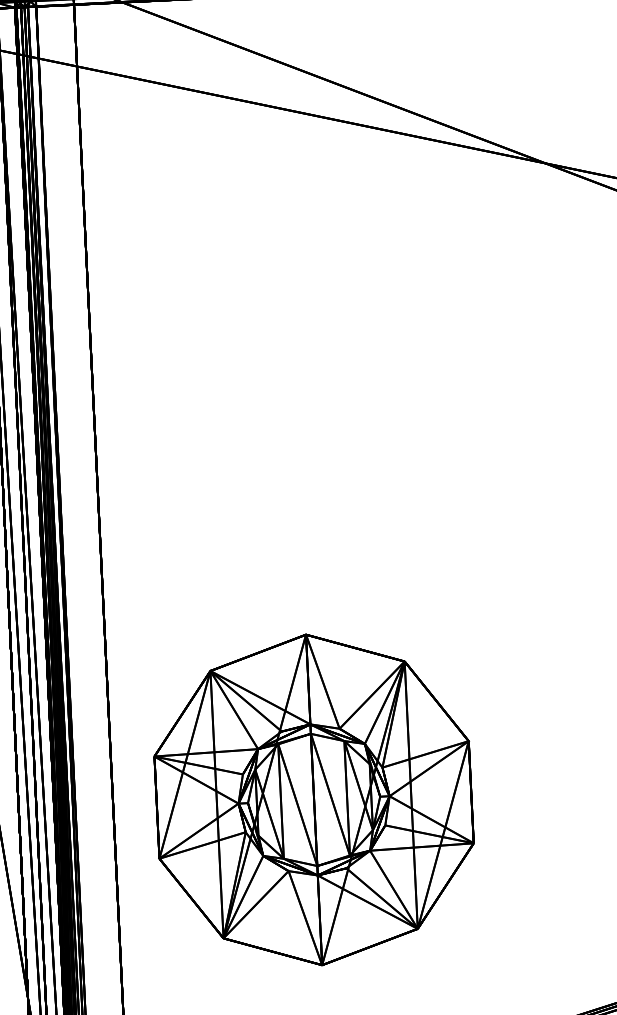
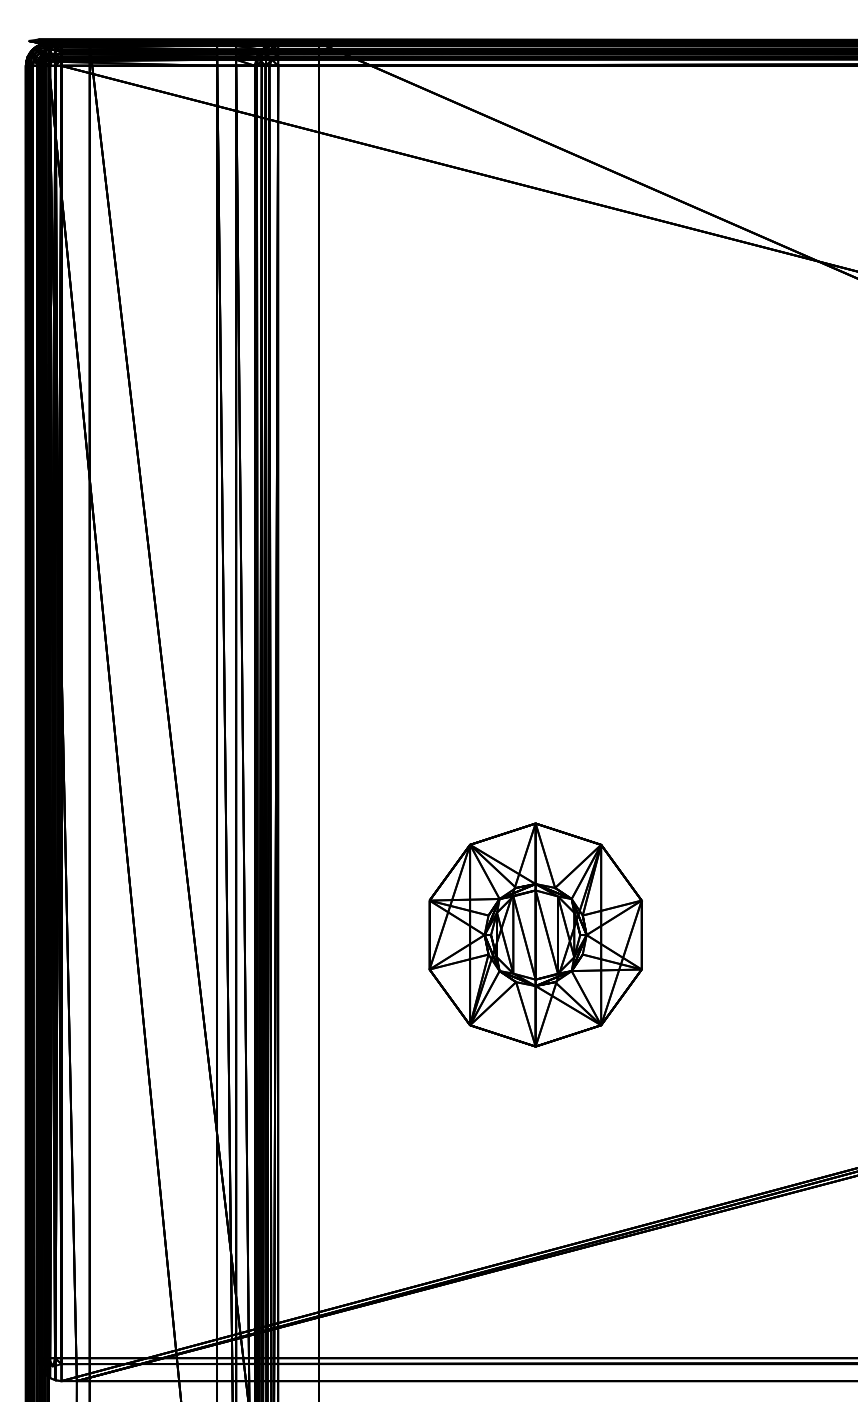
part: (313, 799) -> (535, 934), size x0.62

